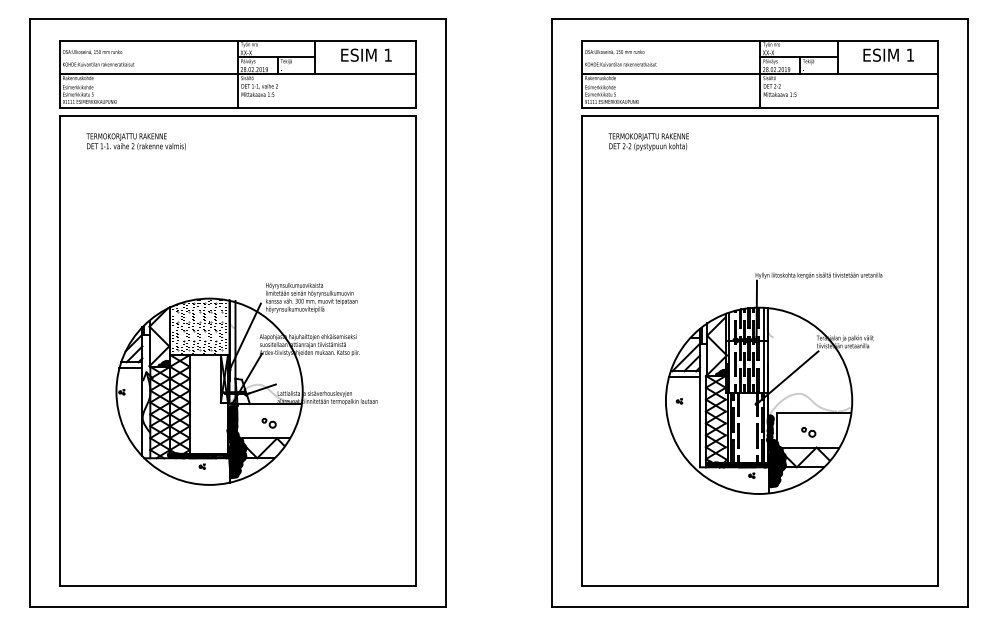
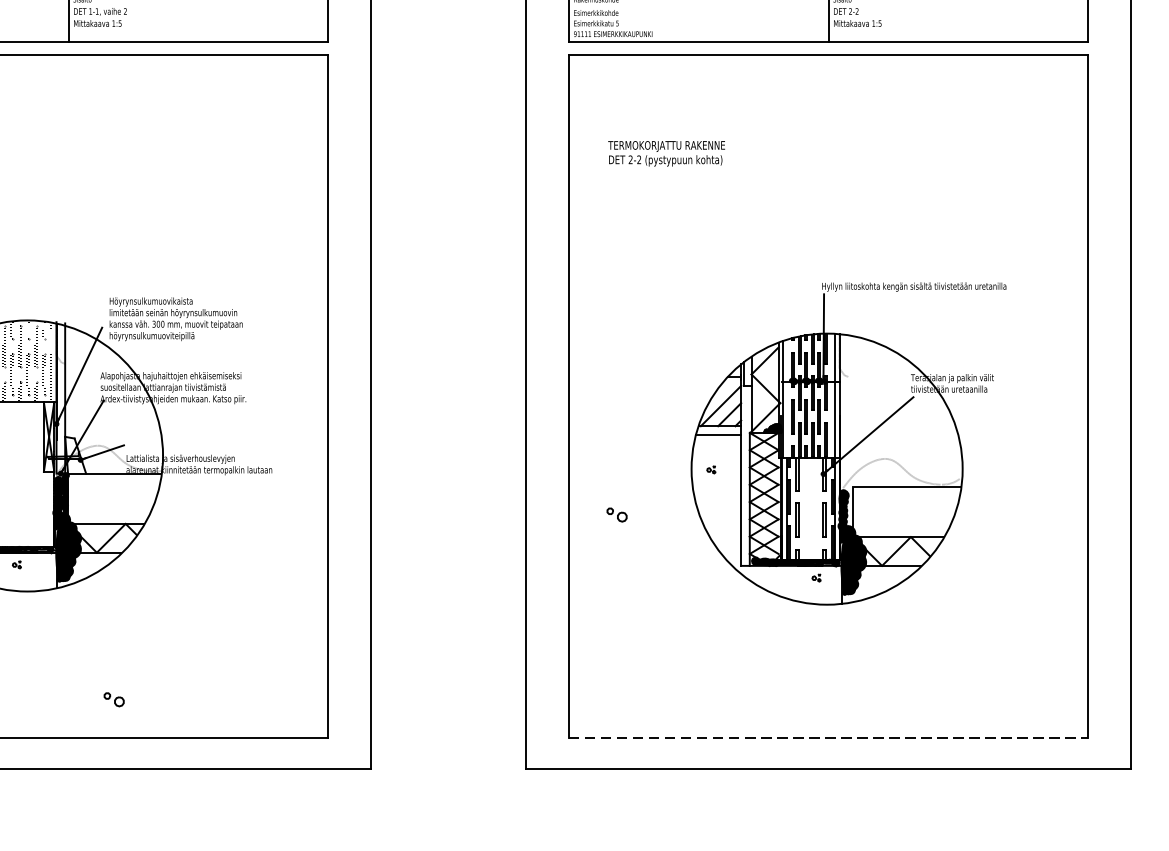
text: (648, 141) -> (666, 152), moved
part: (268, 423) -> (113, 700), moved
part: (808, 432) -> (616, 515), moved
line: (760, 585) -> (829, 737), solid -> dashed

